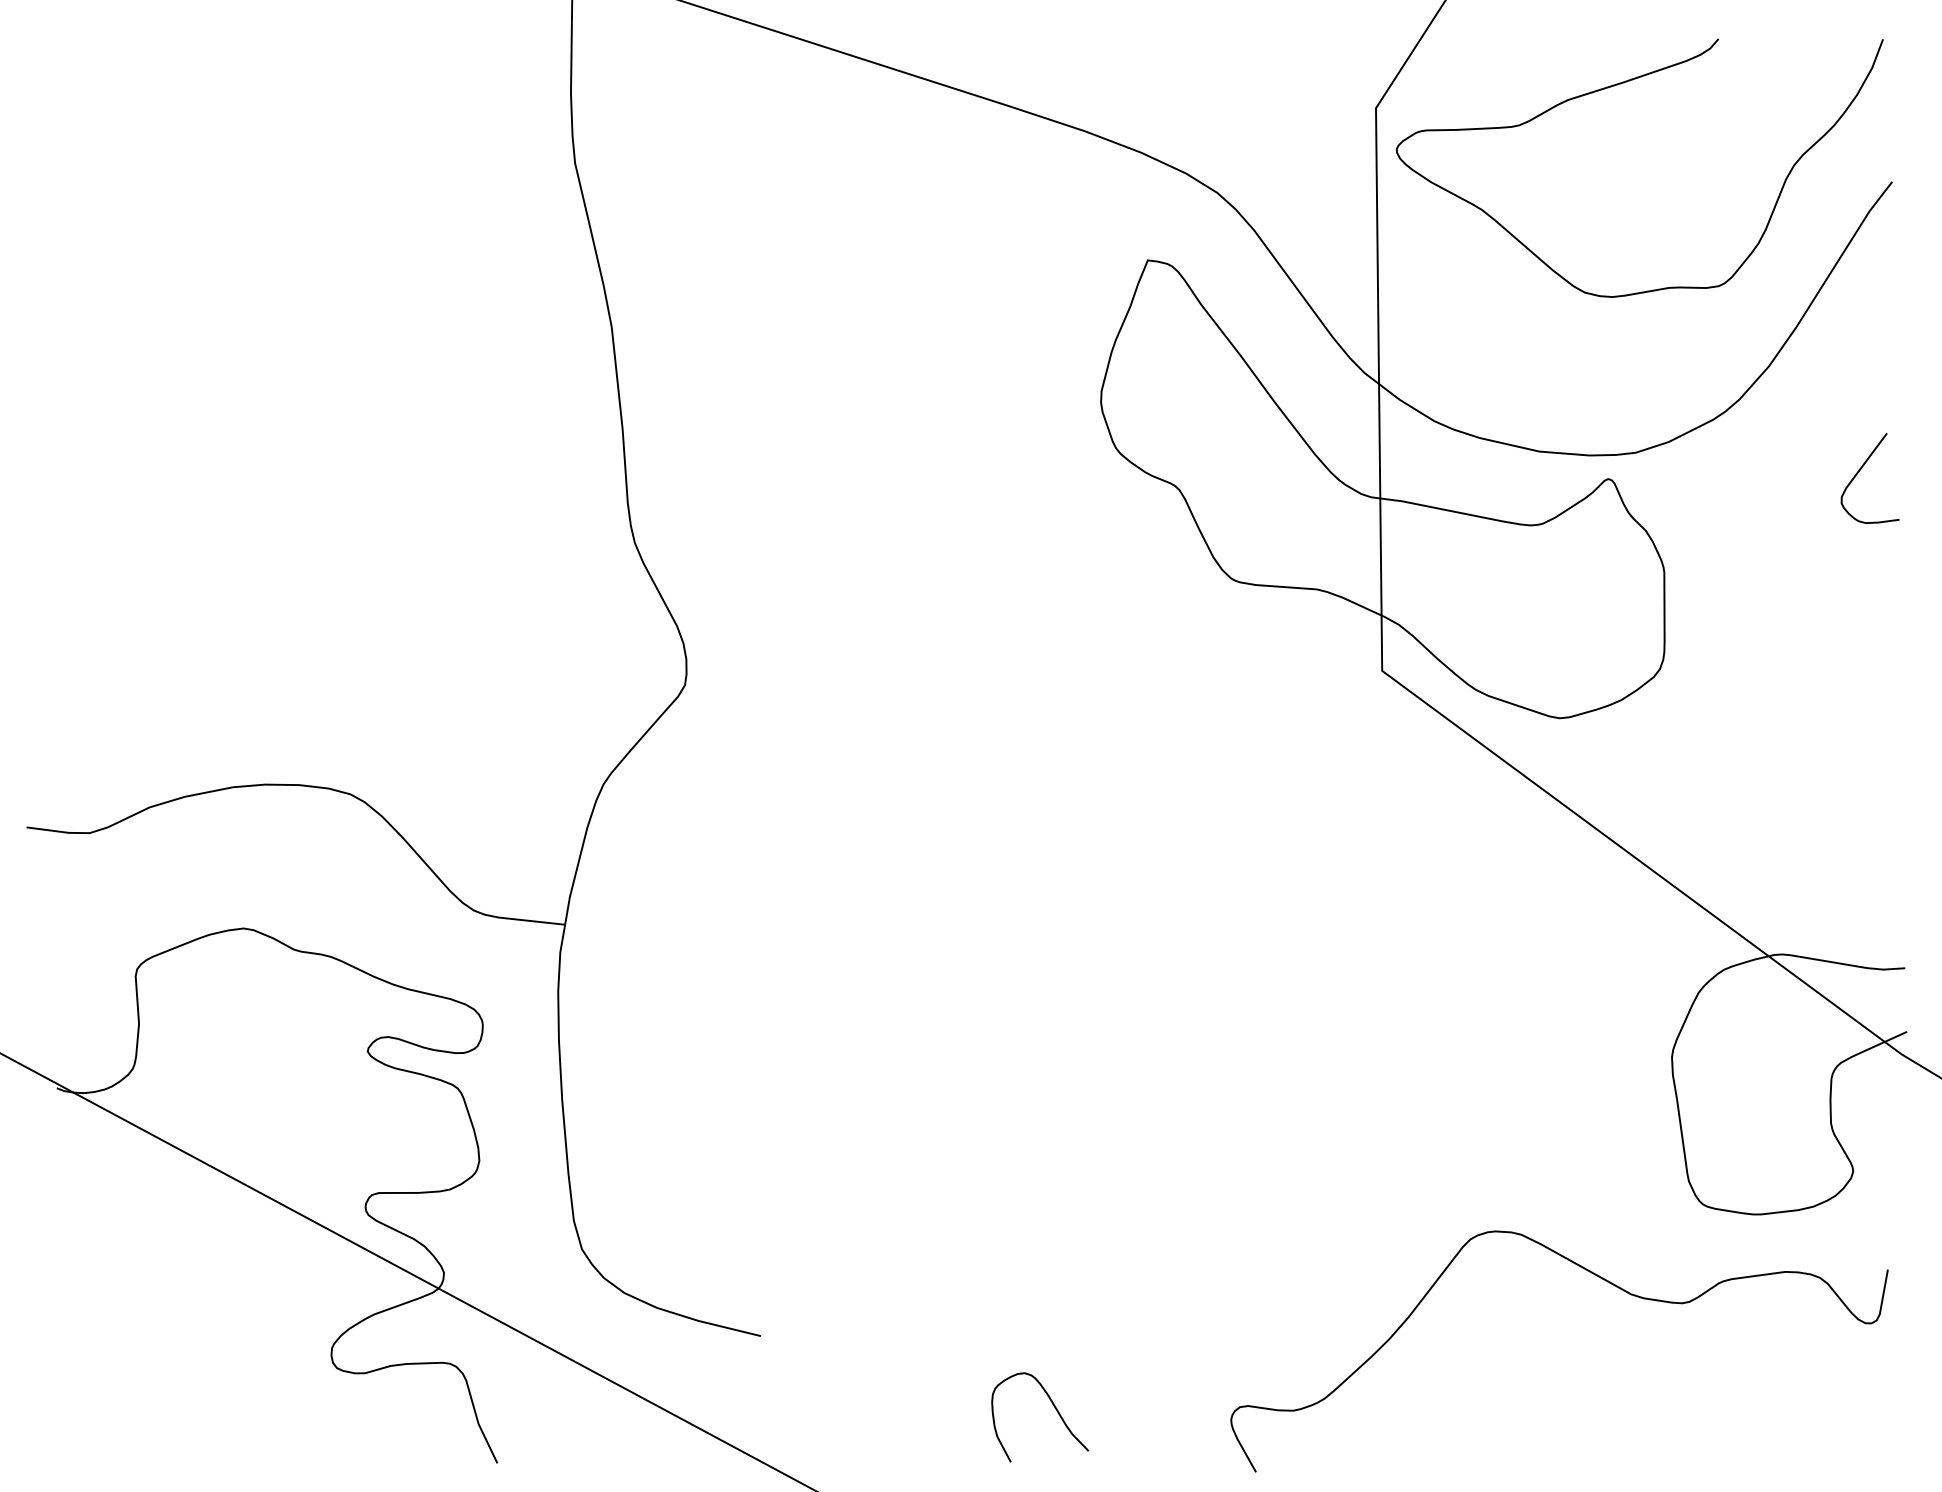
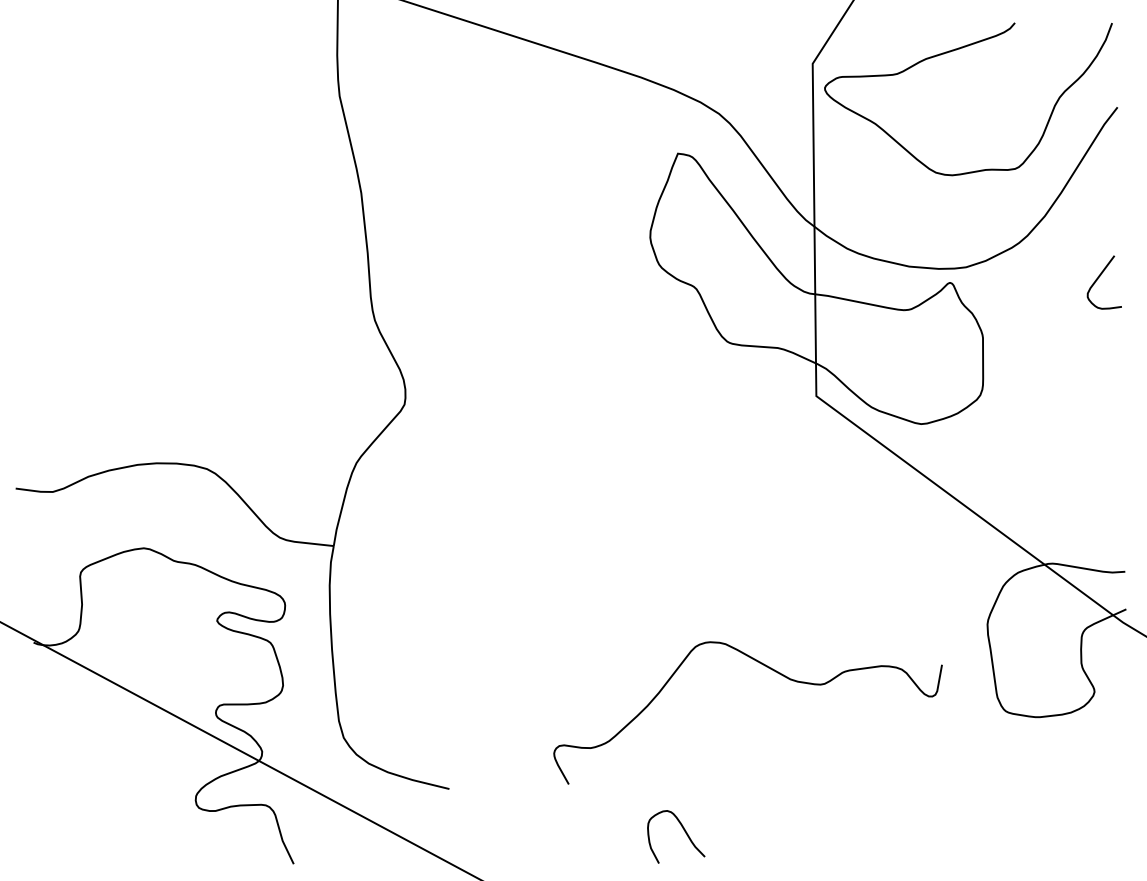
curve: (1594, 1275) -> (768, 668), moved
curve: (1052, 1406) -> (683, 830), moved

